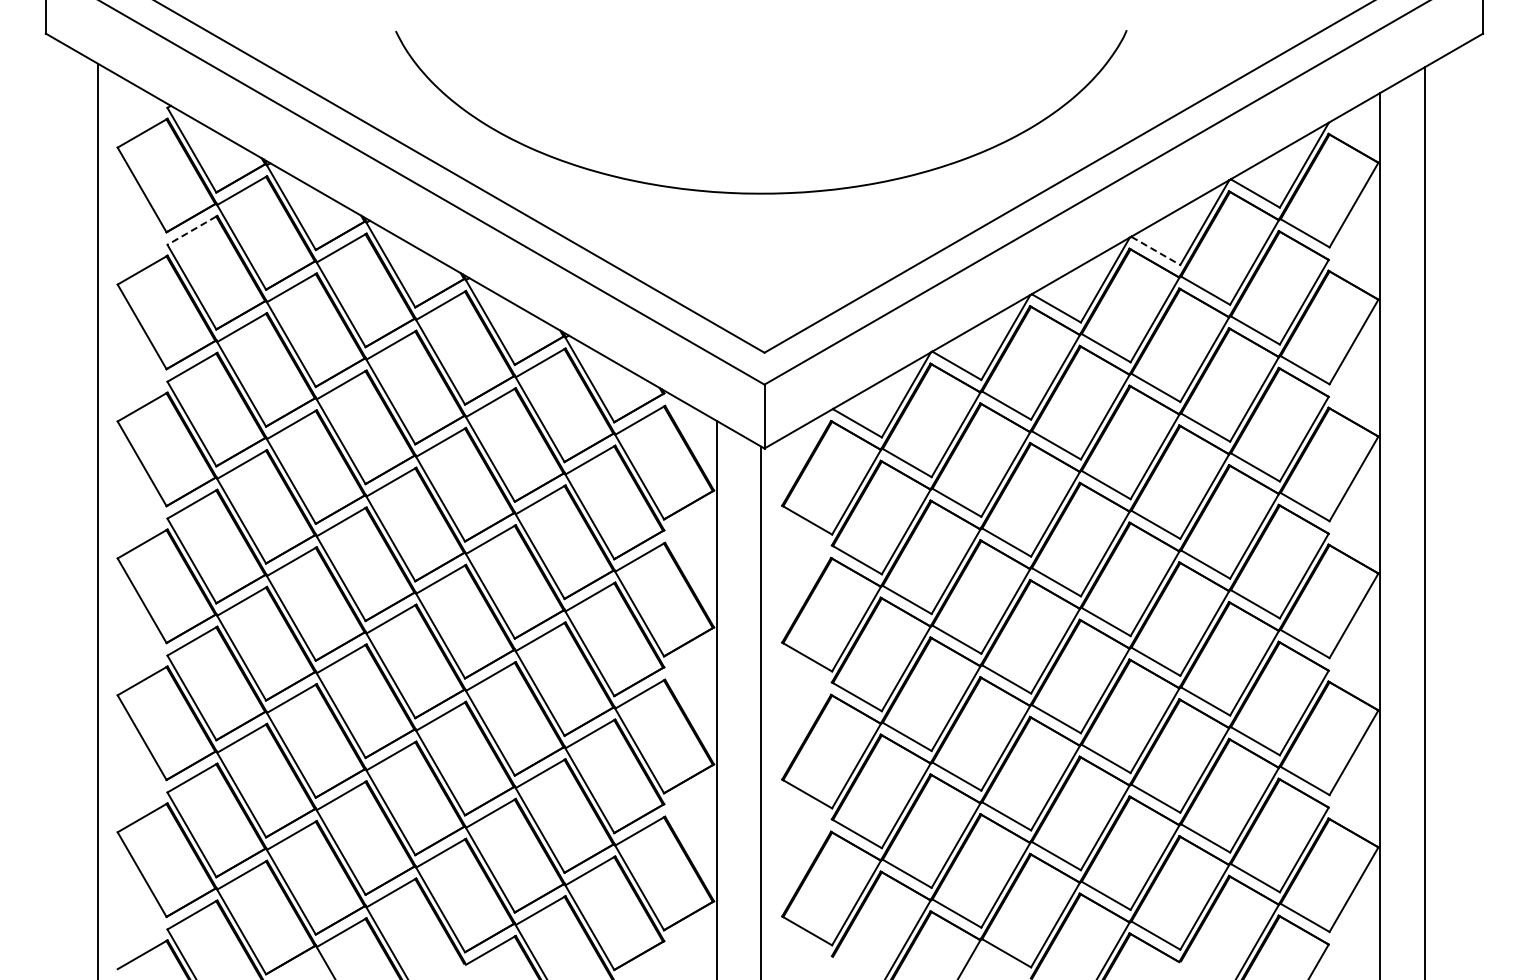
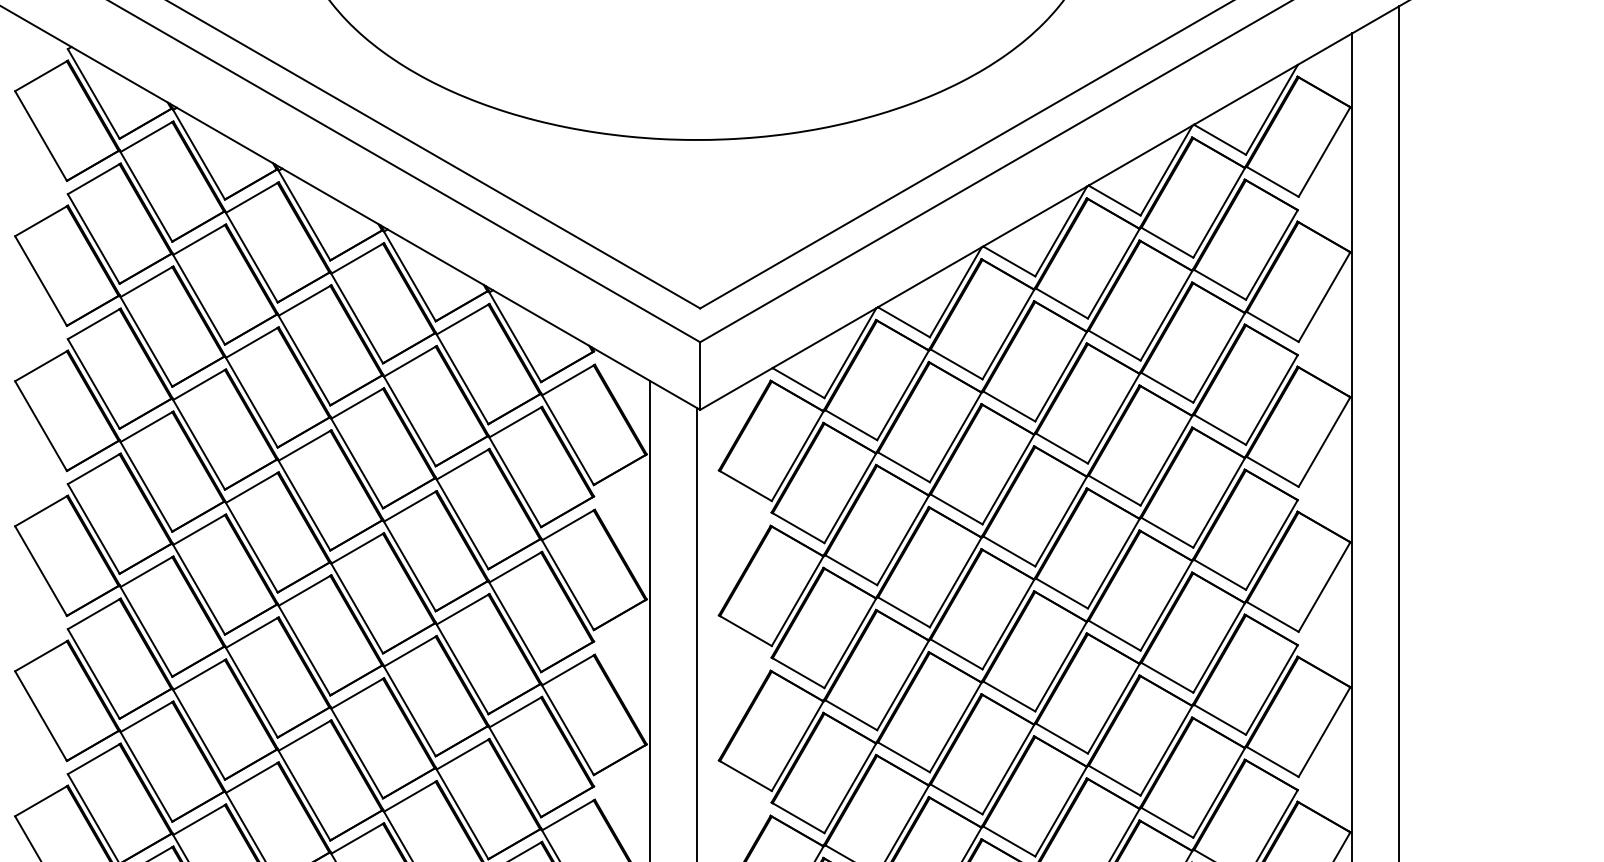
line: (191, 230) -> (93, 178), dashed -> solid
line: (1156, 251) -> (1115, 201), dashed -> solid

